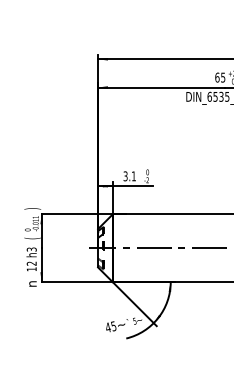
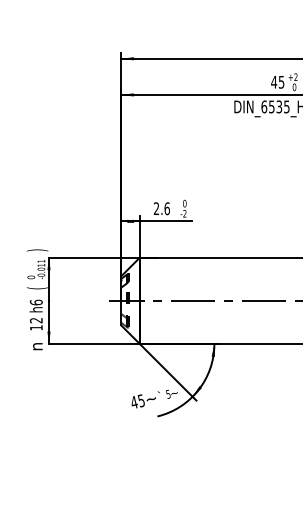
text: (216, 77) -> (273, 81), 65 -> 45
text: (129, 176) -> (161, 208), 3.1 -> 2.6
text: (31, 249) -> (35, 302), h3 -> h6

